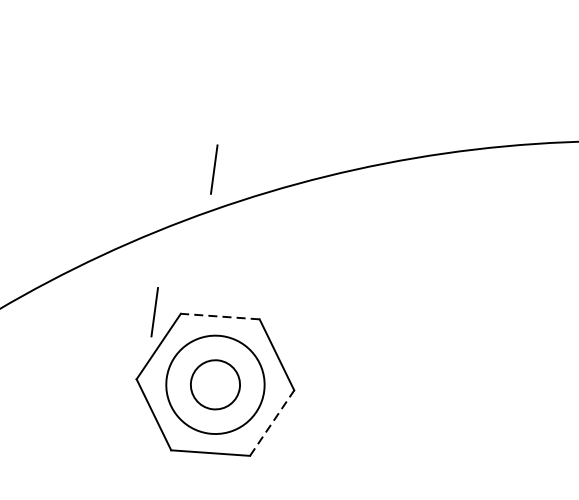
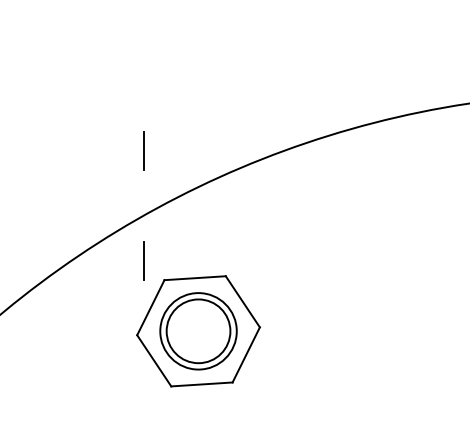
line: (213, 169) -> (143, 150), moved
line: (153, 311) -> (143, 260), moved
line: (220, 317) -> (195, 278), dashed -> solid
circle: (215, 385) -> (198, 331), size x1.67
line: (272, 422) -> (246, 354), dashed -> solid

